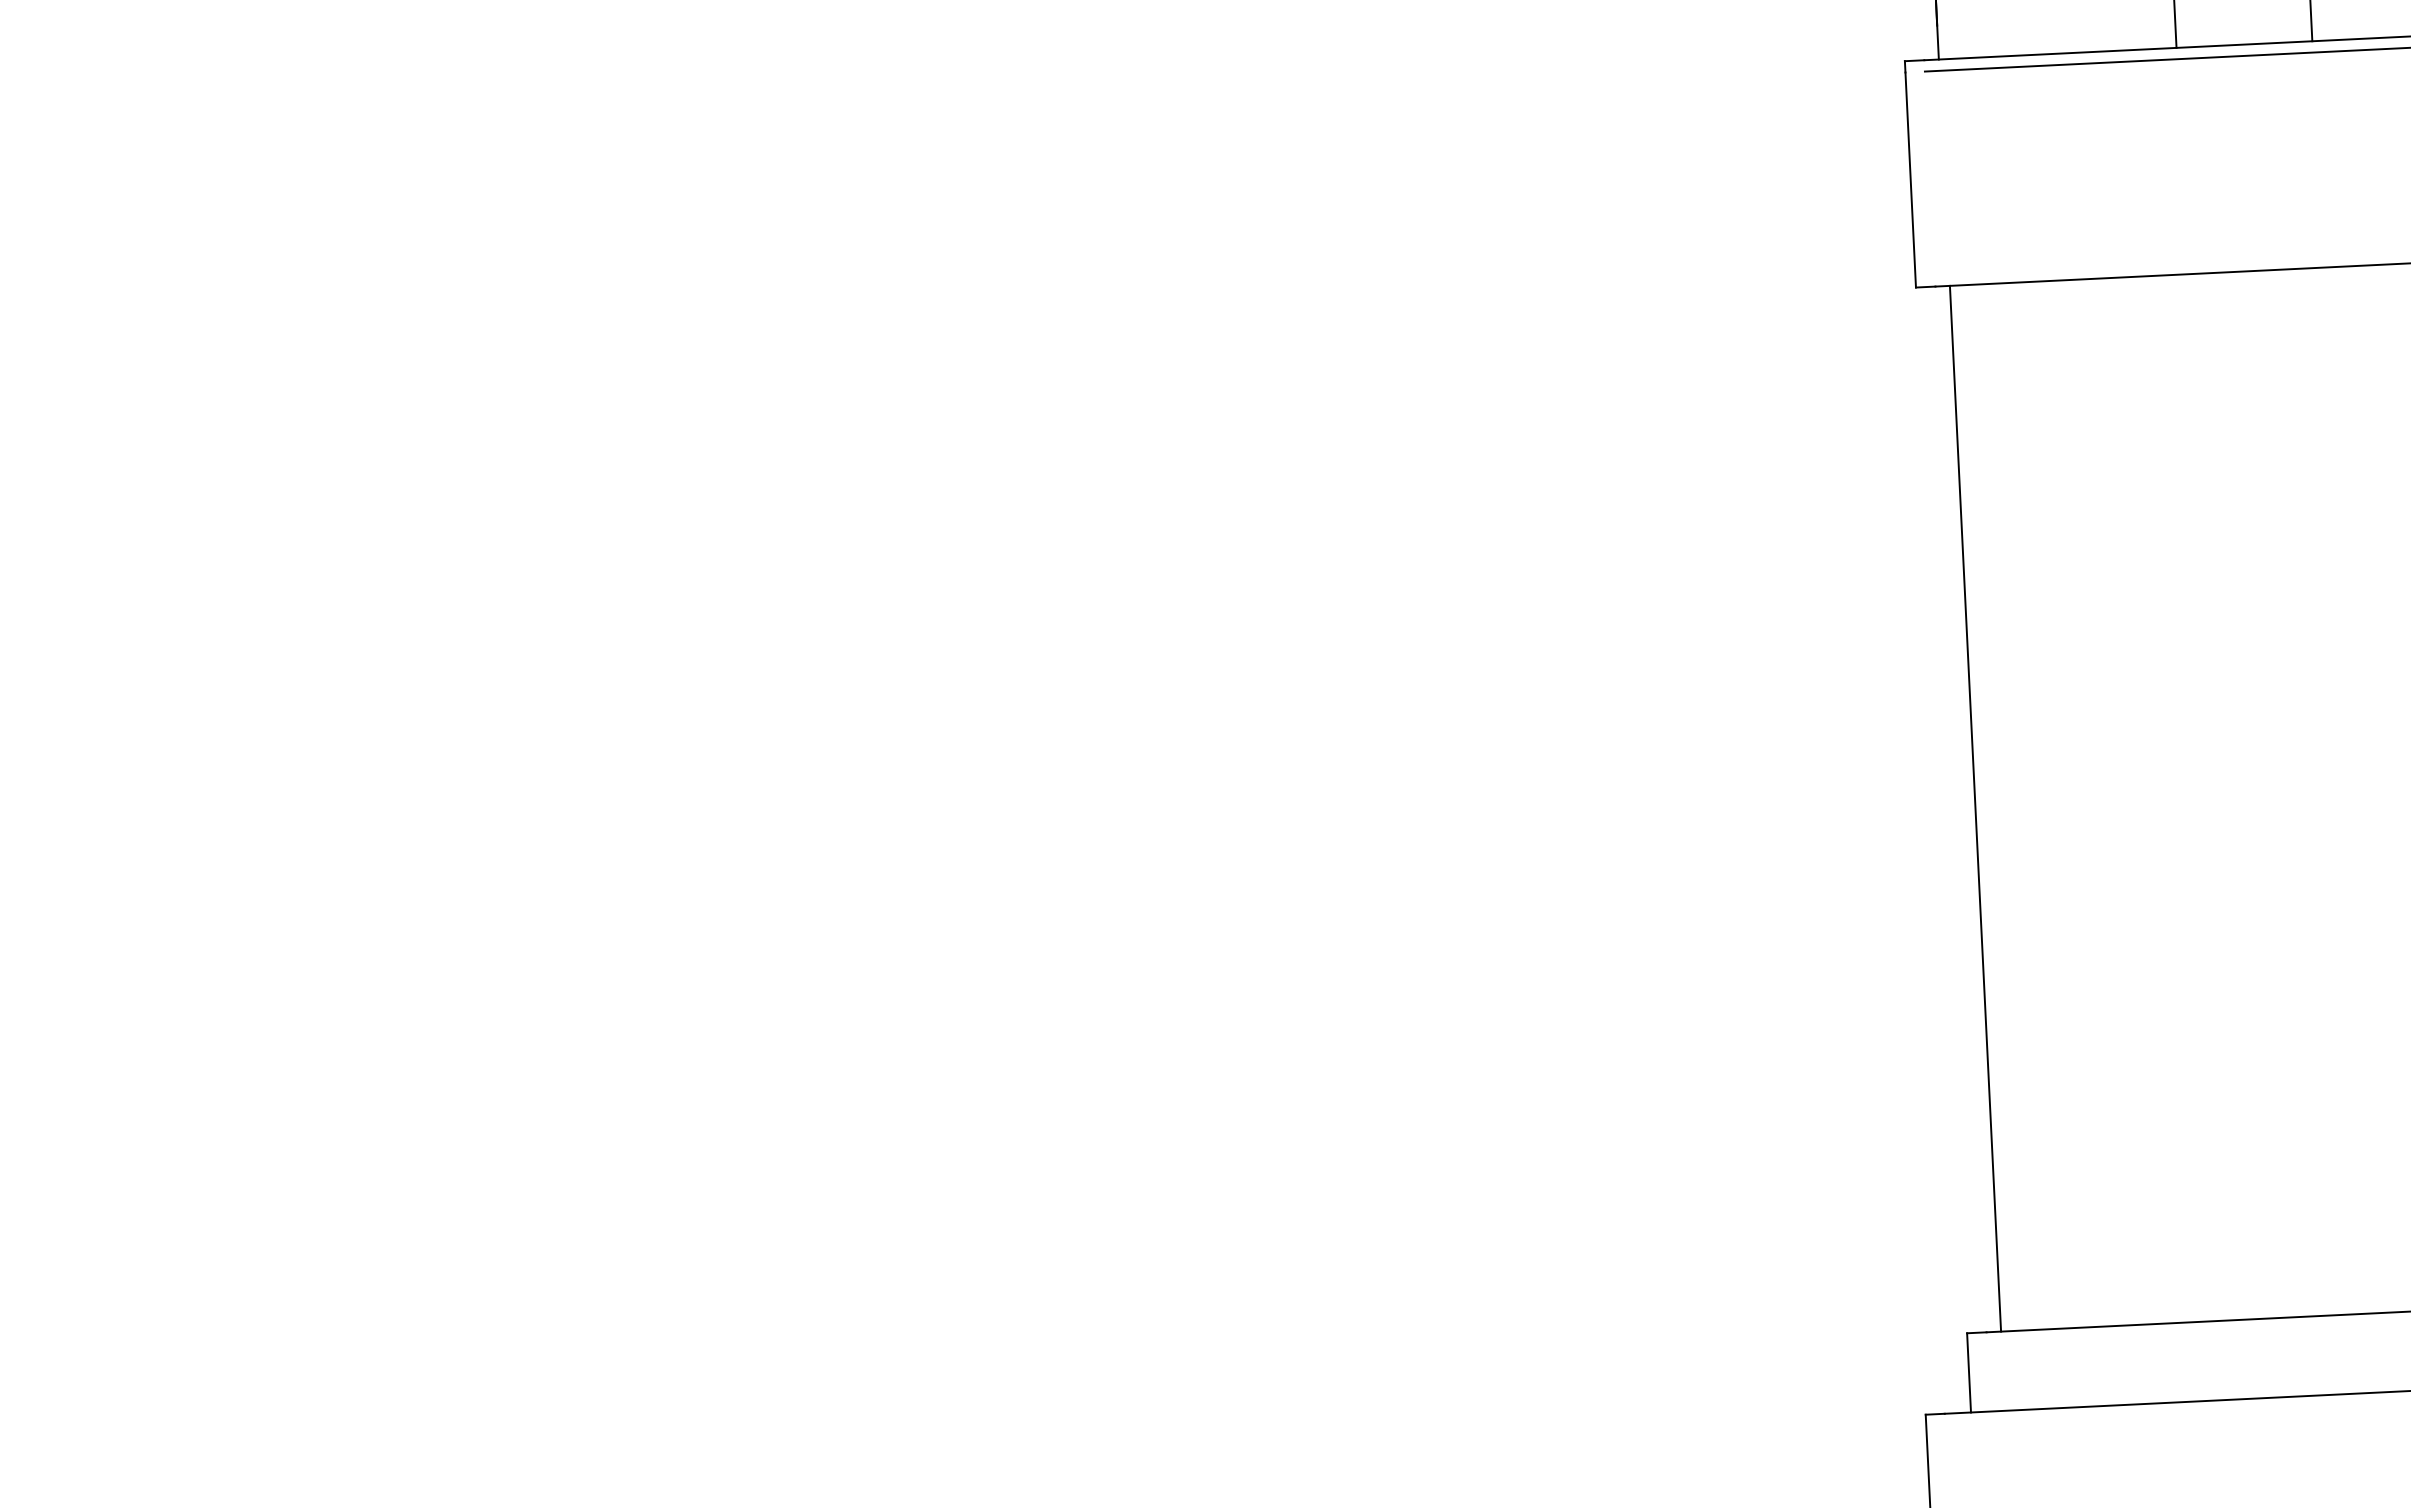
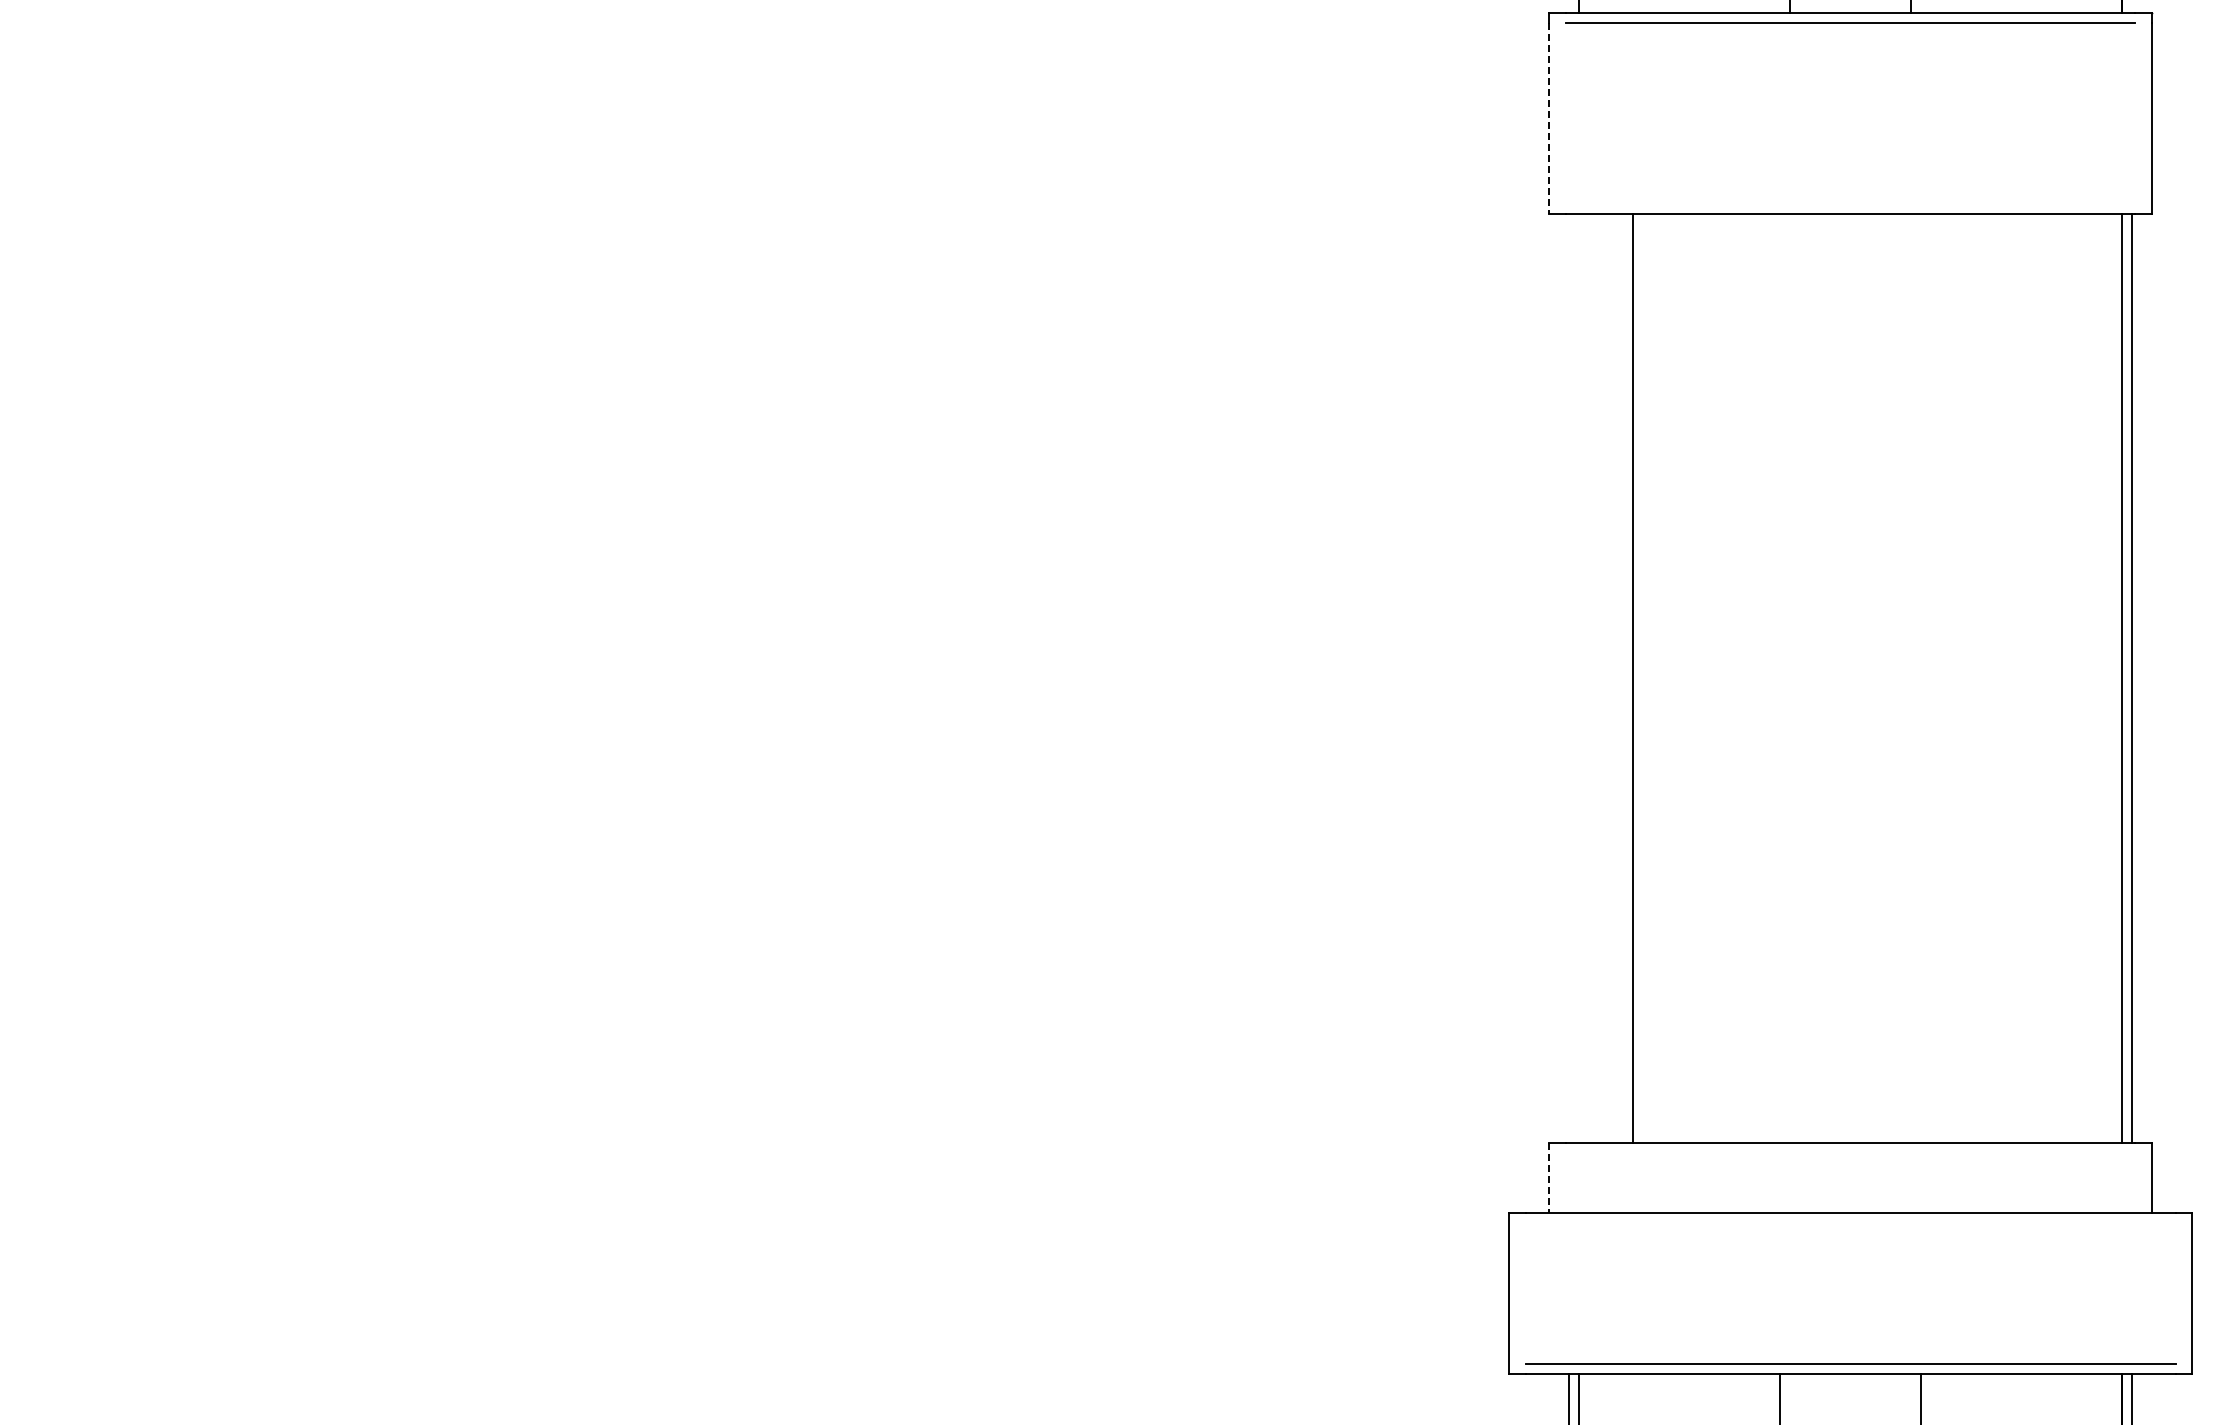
line: (1911, 180) -> (1549, 119), solid -> dashed
line: (1975, 808) -> (1633, 678), moved
line: (1969, 1373) -> (1549, 1178), solid -> dashed

